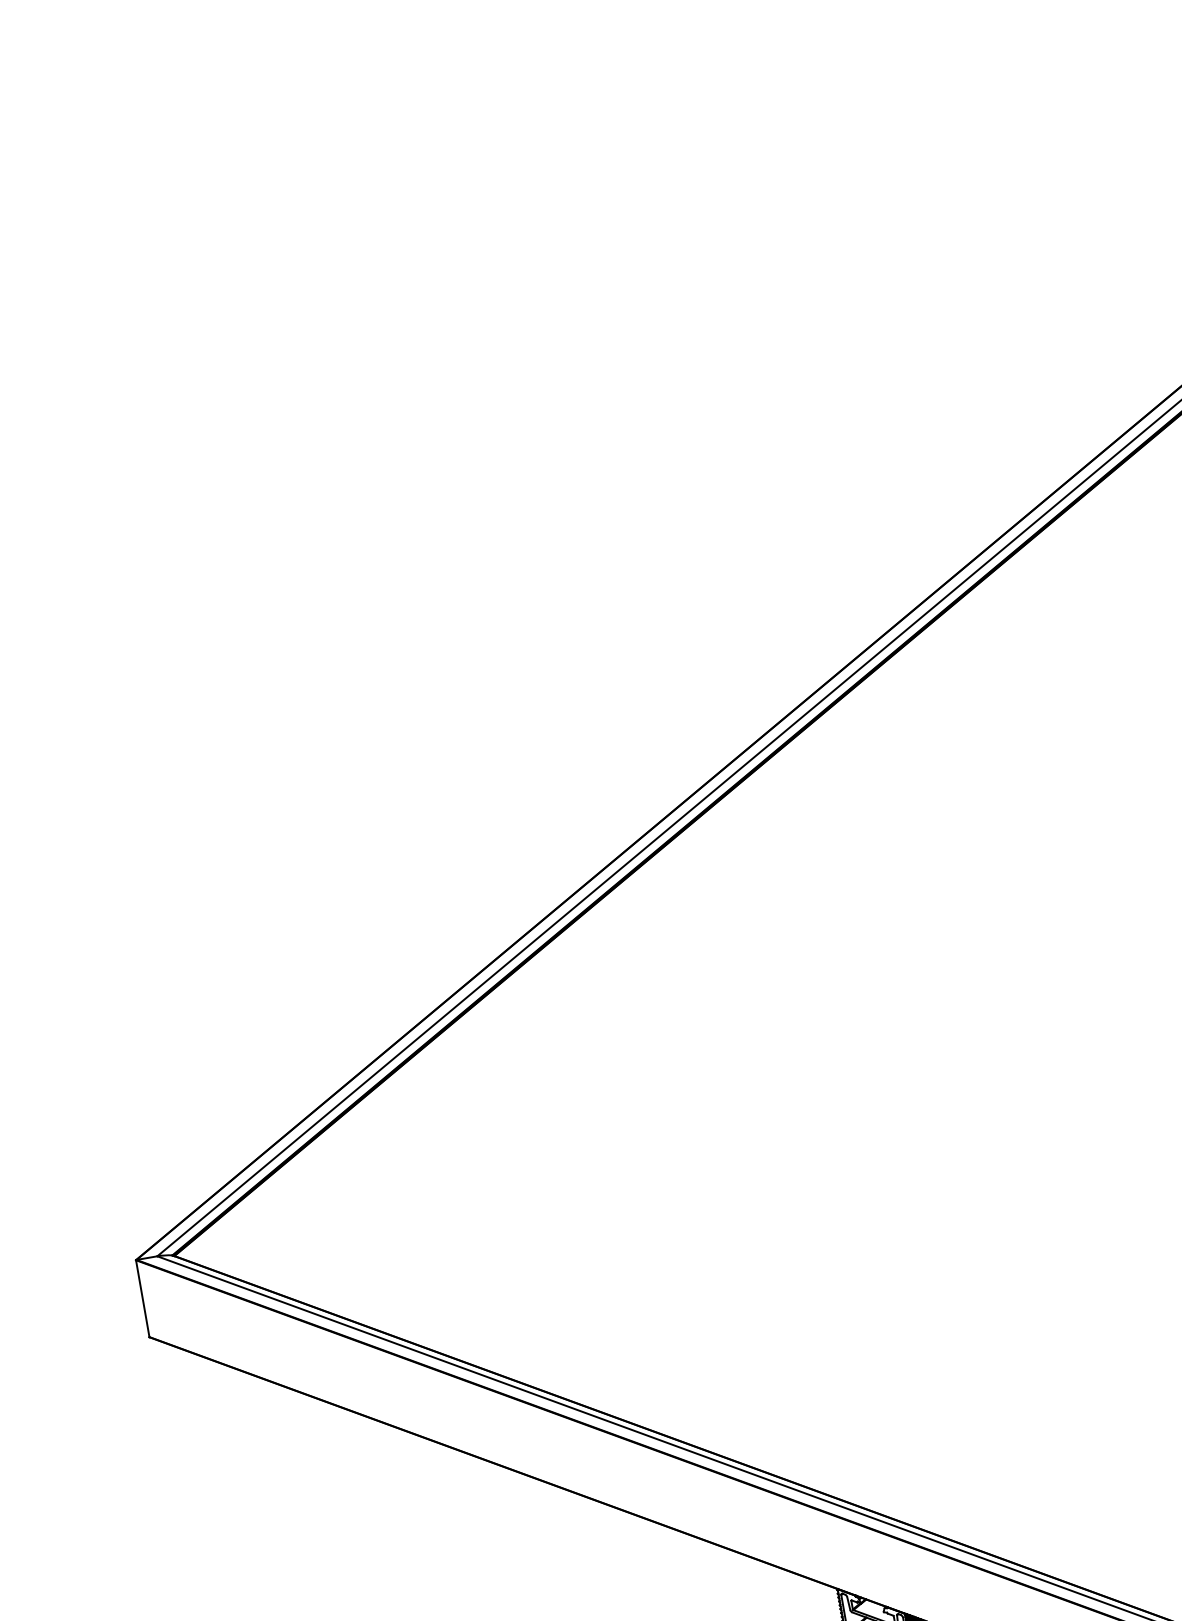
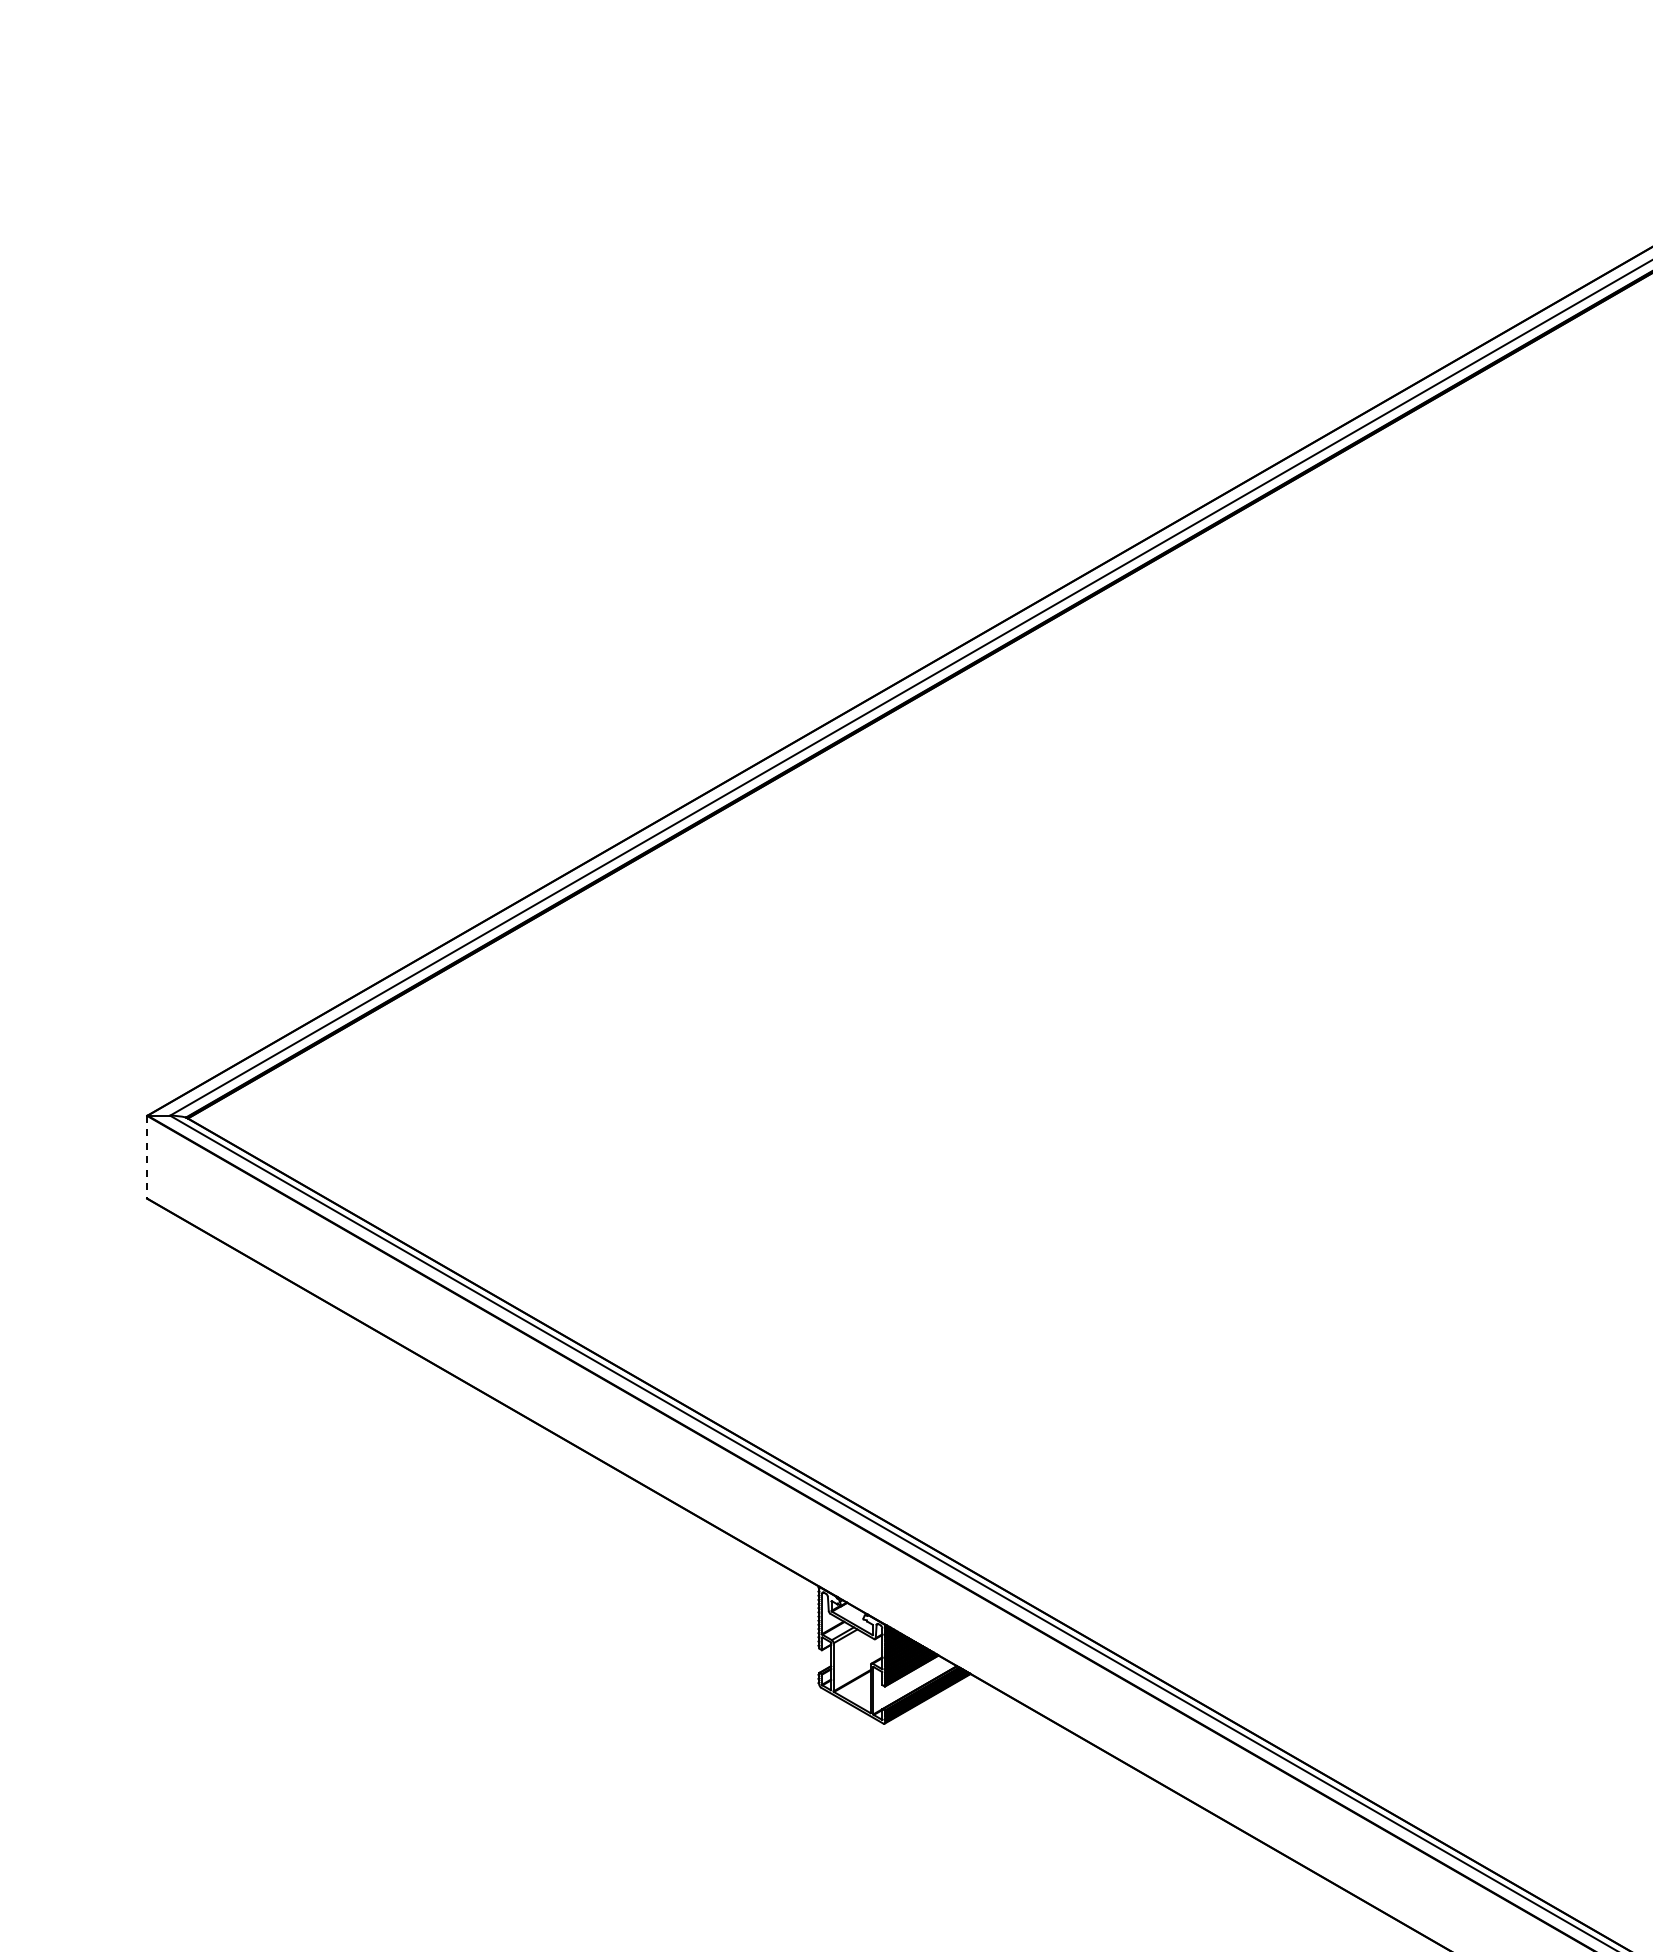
line: (143, 1298) -> (147, 1157), solid -> dashed

